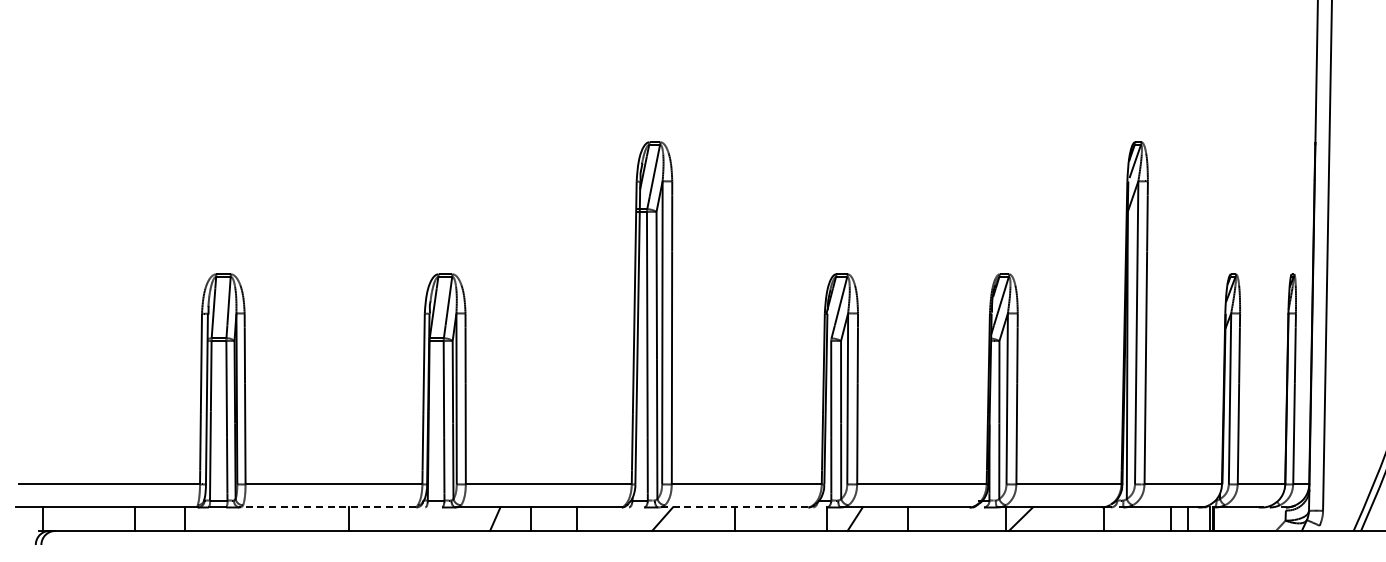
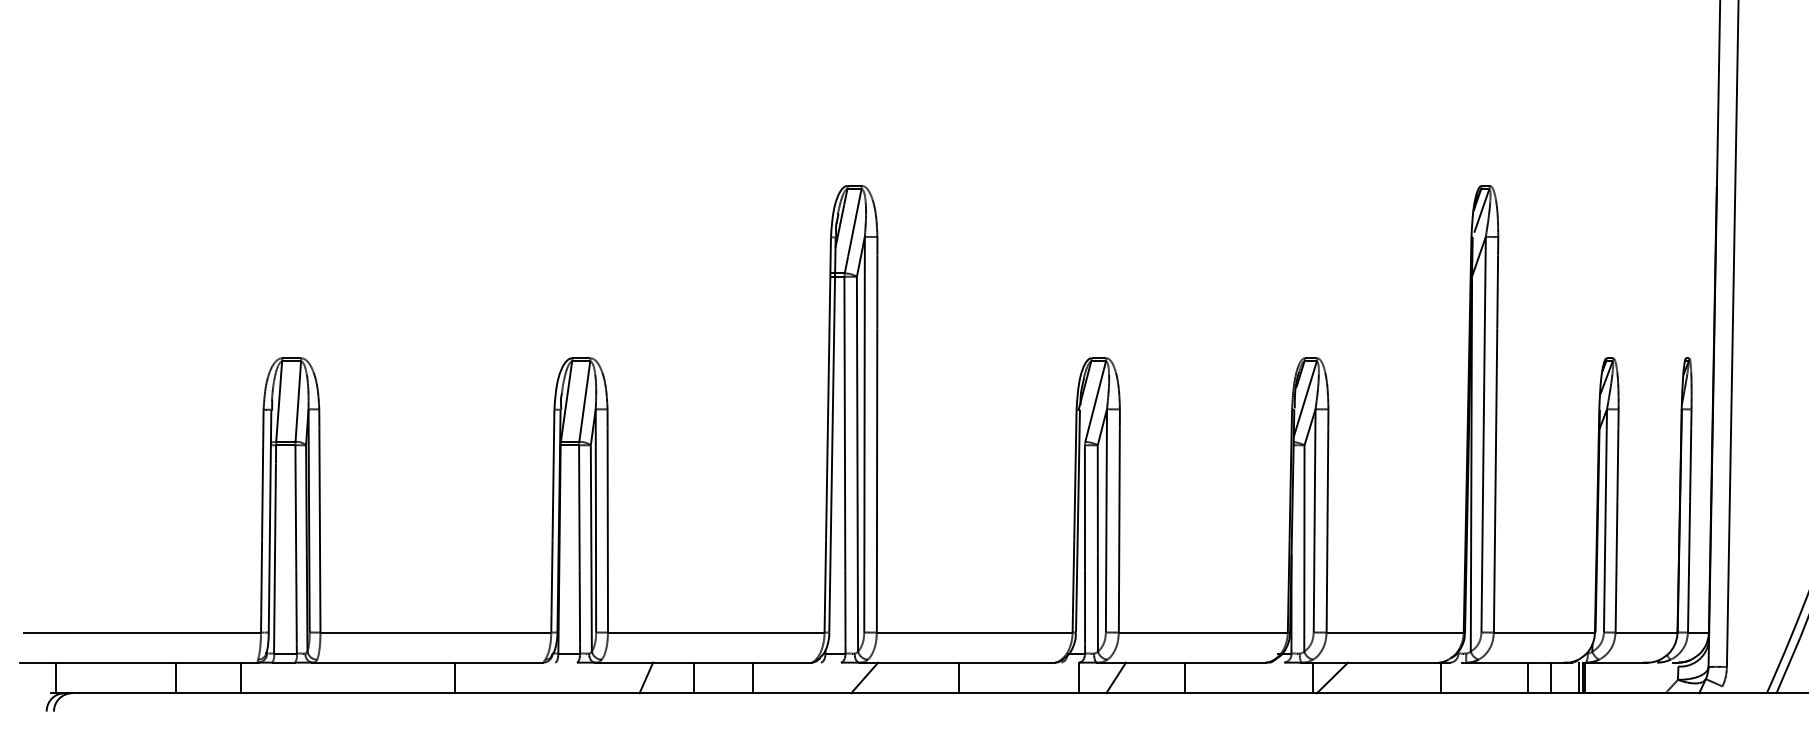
line: (327, 507) -> (427, 662), dashed -> solid
line: (732, 507) -> (956, 662), dashed -> solid

